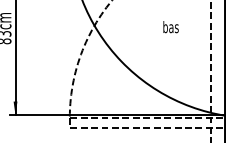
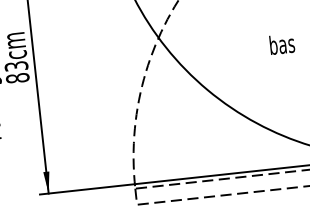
text: (170, 27) -> (281, 45), moved

